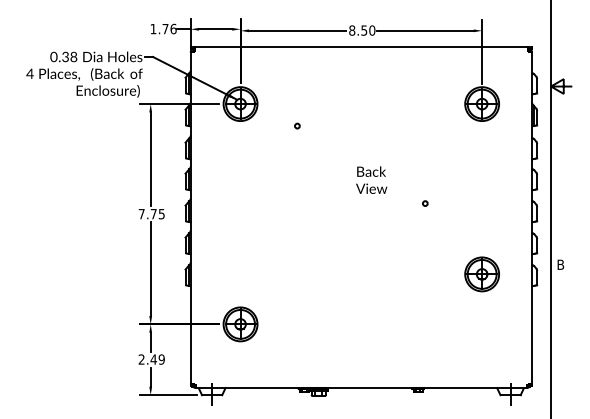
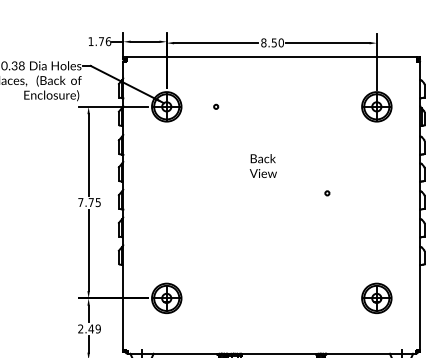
circle: (297, 125) -> (216, 106), moved
text: (371, 179) -> (263, 165), moved
part: (481, 274) -> (376, 298), moved

